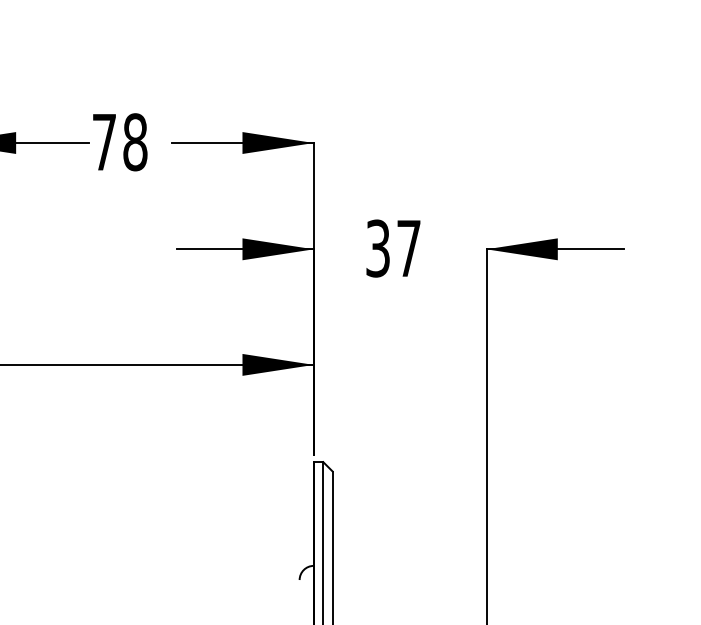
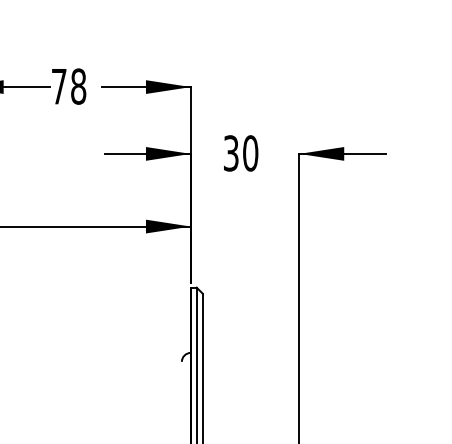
text: (408, 248) -> (250, 153), 37 -> 30

